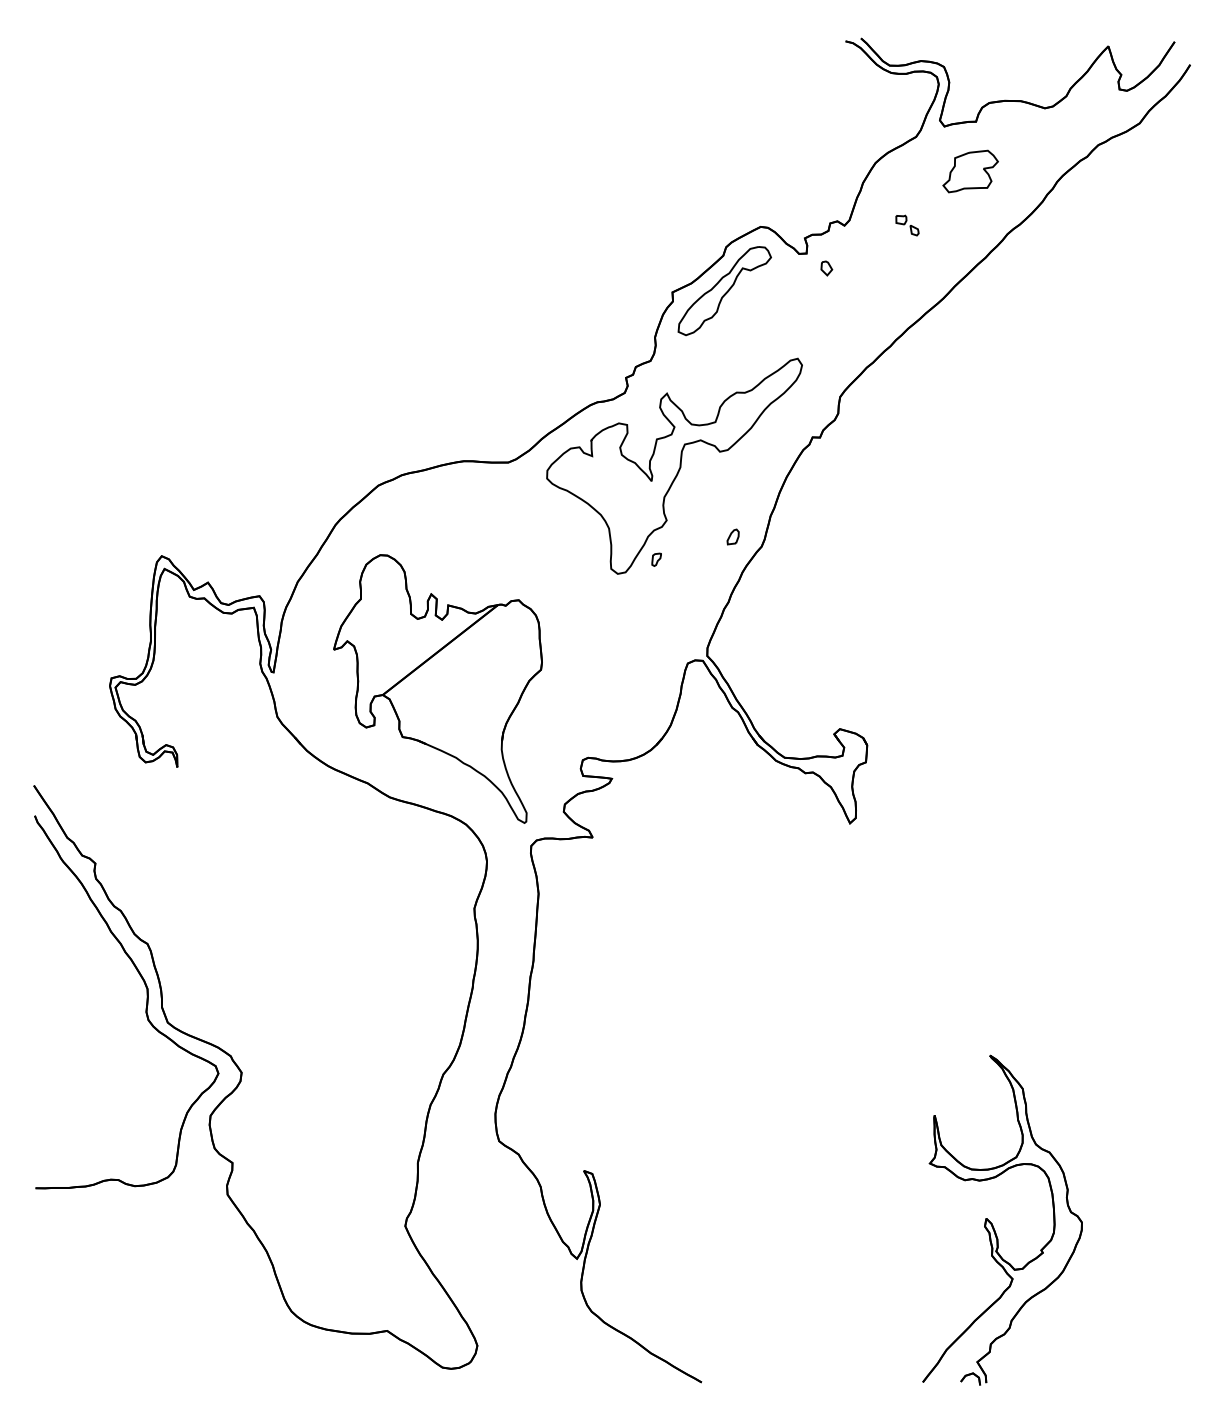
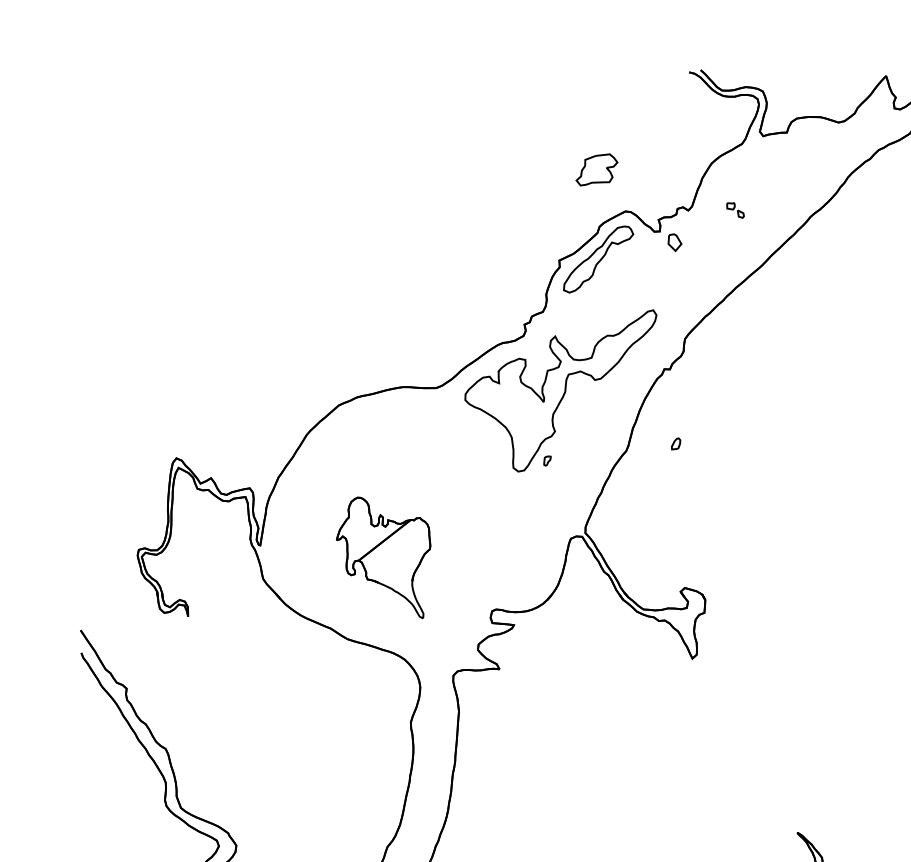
part: (970, 171) -> (596, 169), moved
part: (826, 268) -> (674, 242), size x1.6
part: (732, 536) -> (675, 443), moved
part: (437, 688) -> (383, 557), size x0.6

